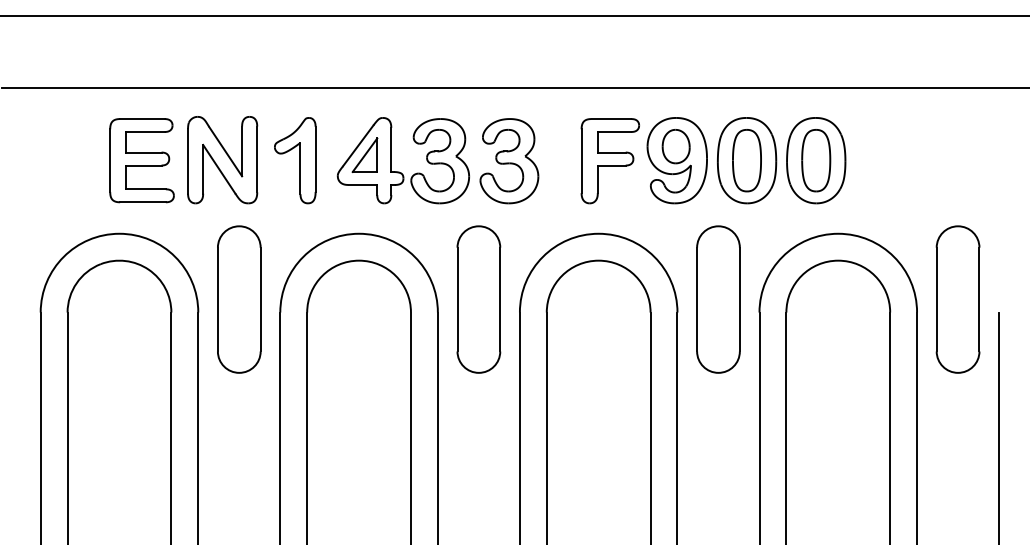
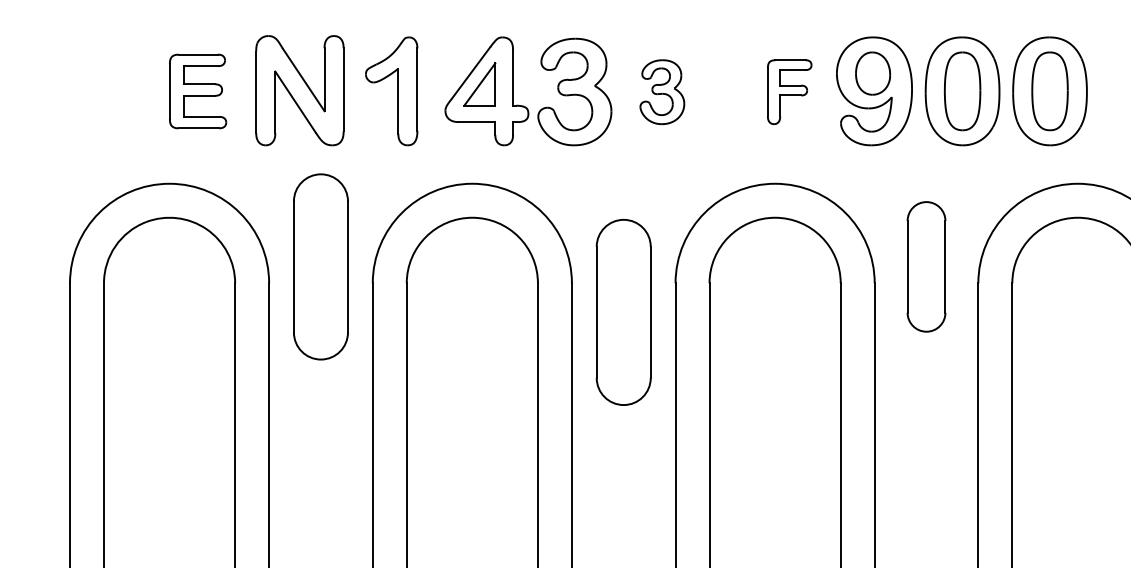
part: (141, 160) -> (197, 91), size x0.7
part: (509, 161) -> (662, 92), size x0.6
part: (609, 161) -> (788, 92), size x0.6
part: (478, 299) -> (623, 312), moved
part: (718, 299) -> (926, 266), size x0.7

